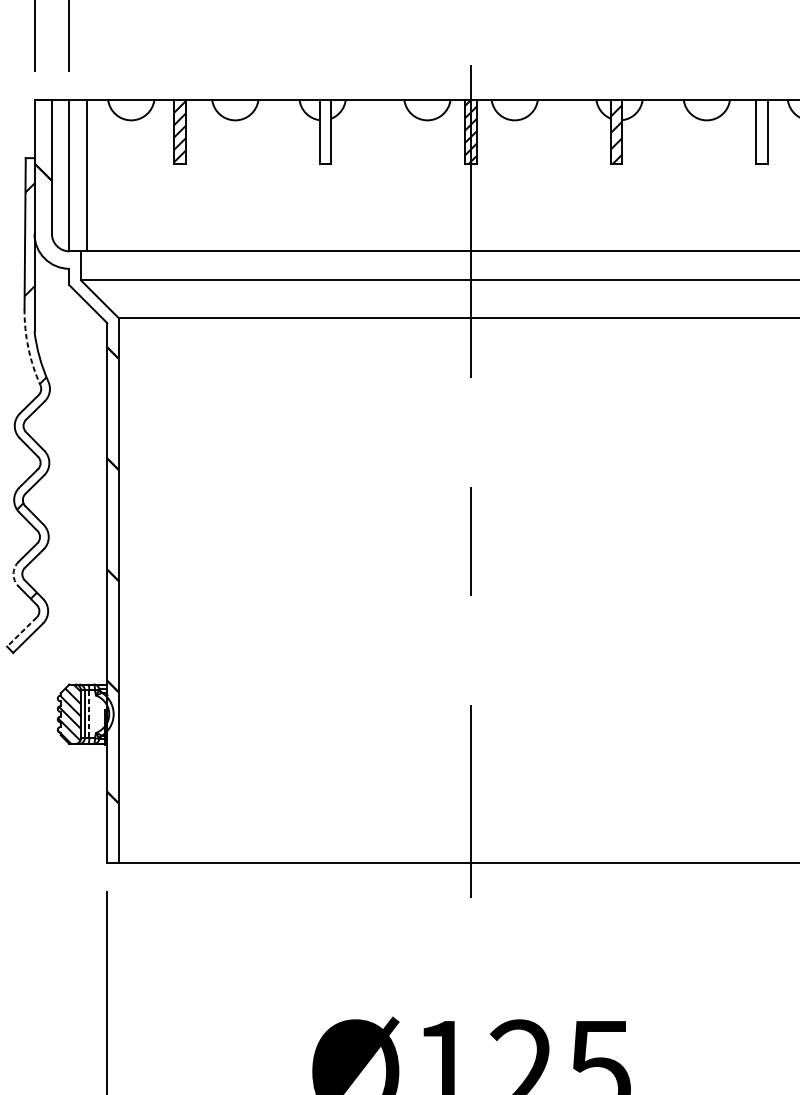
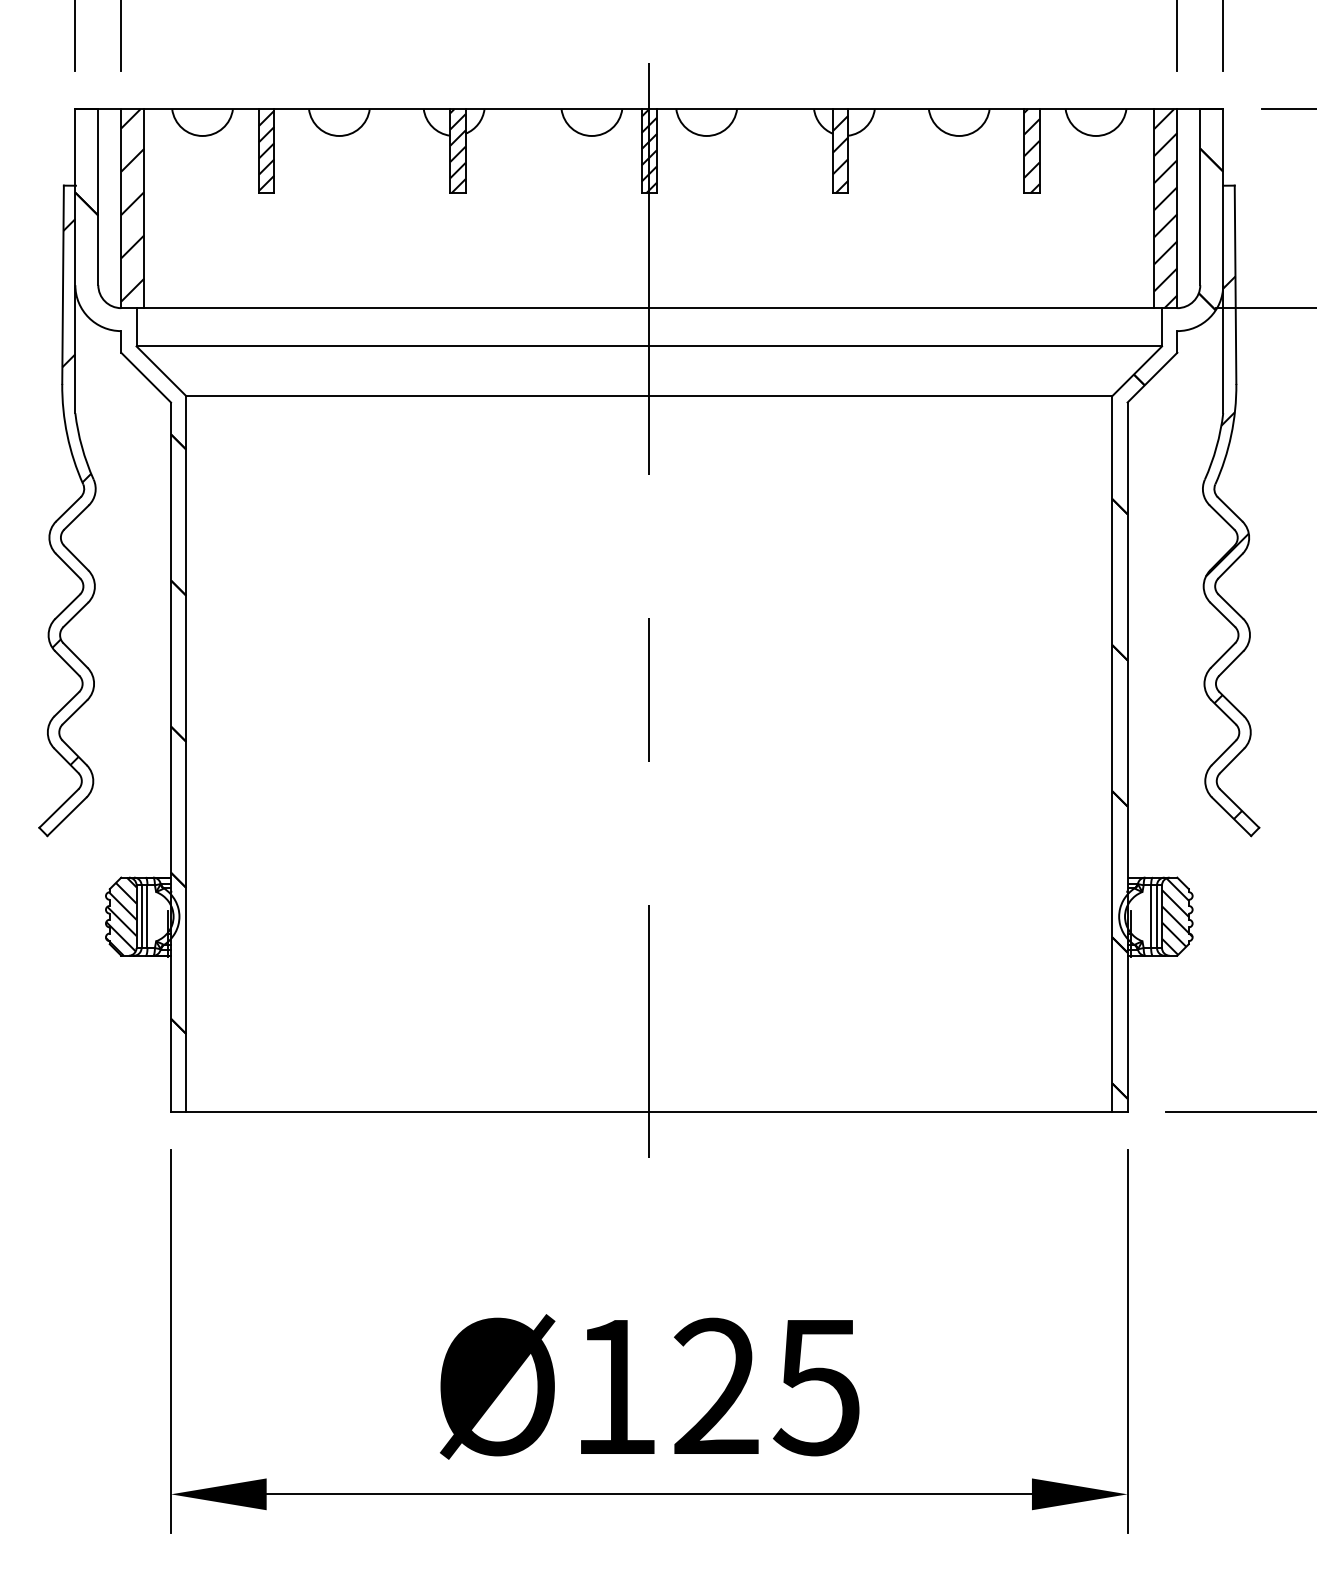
hatch: (325, 132) -> (457, 151), added
hatch: (761, 132) -> (1031, 151), added
hatch: (77, 173) -> (132, 205), added
arc: (28, 348) -> (67, 435), dashed -> solid
arc: (13, 574) -> (47, 732), dashed -> solid
line: (21, 631) -> (58, 808), dashed -> solid
line: (89, 714) -> (147, 917), dashed -> solid

